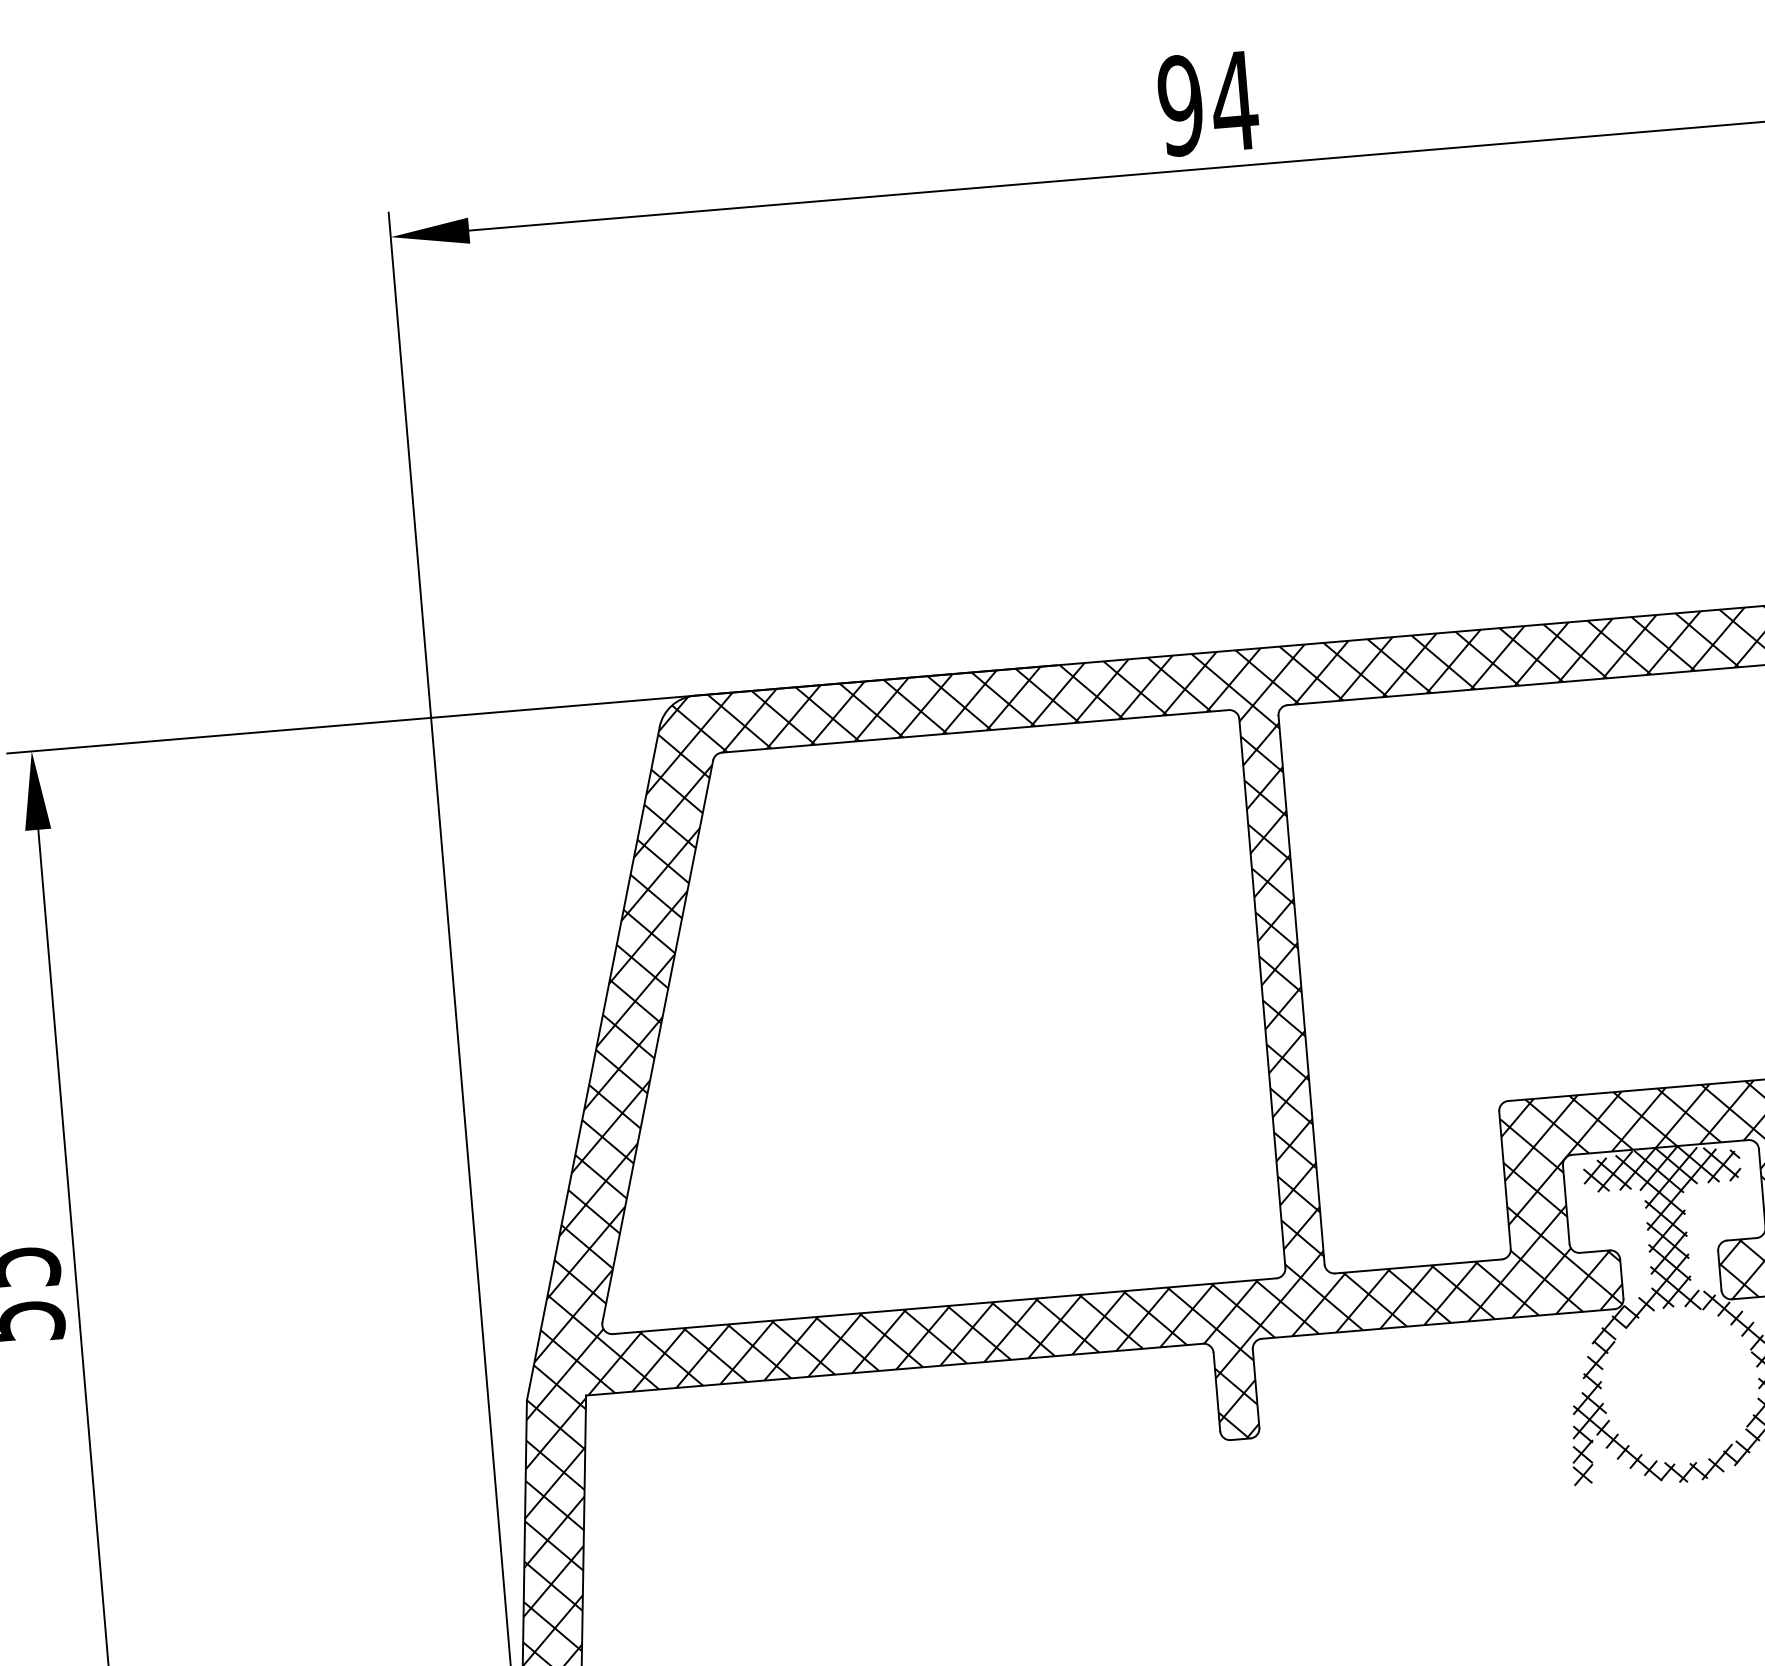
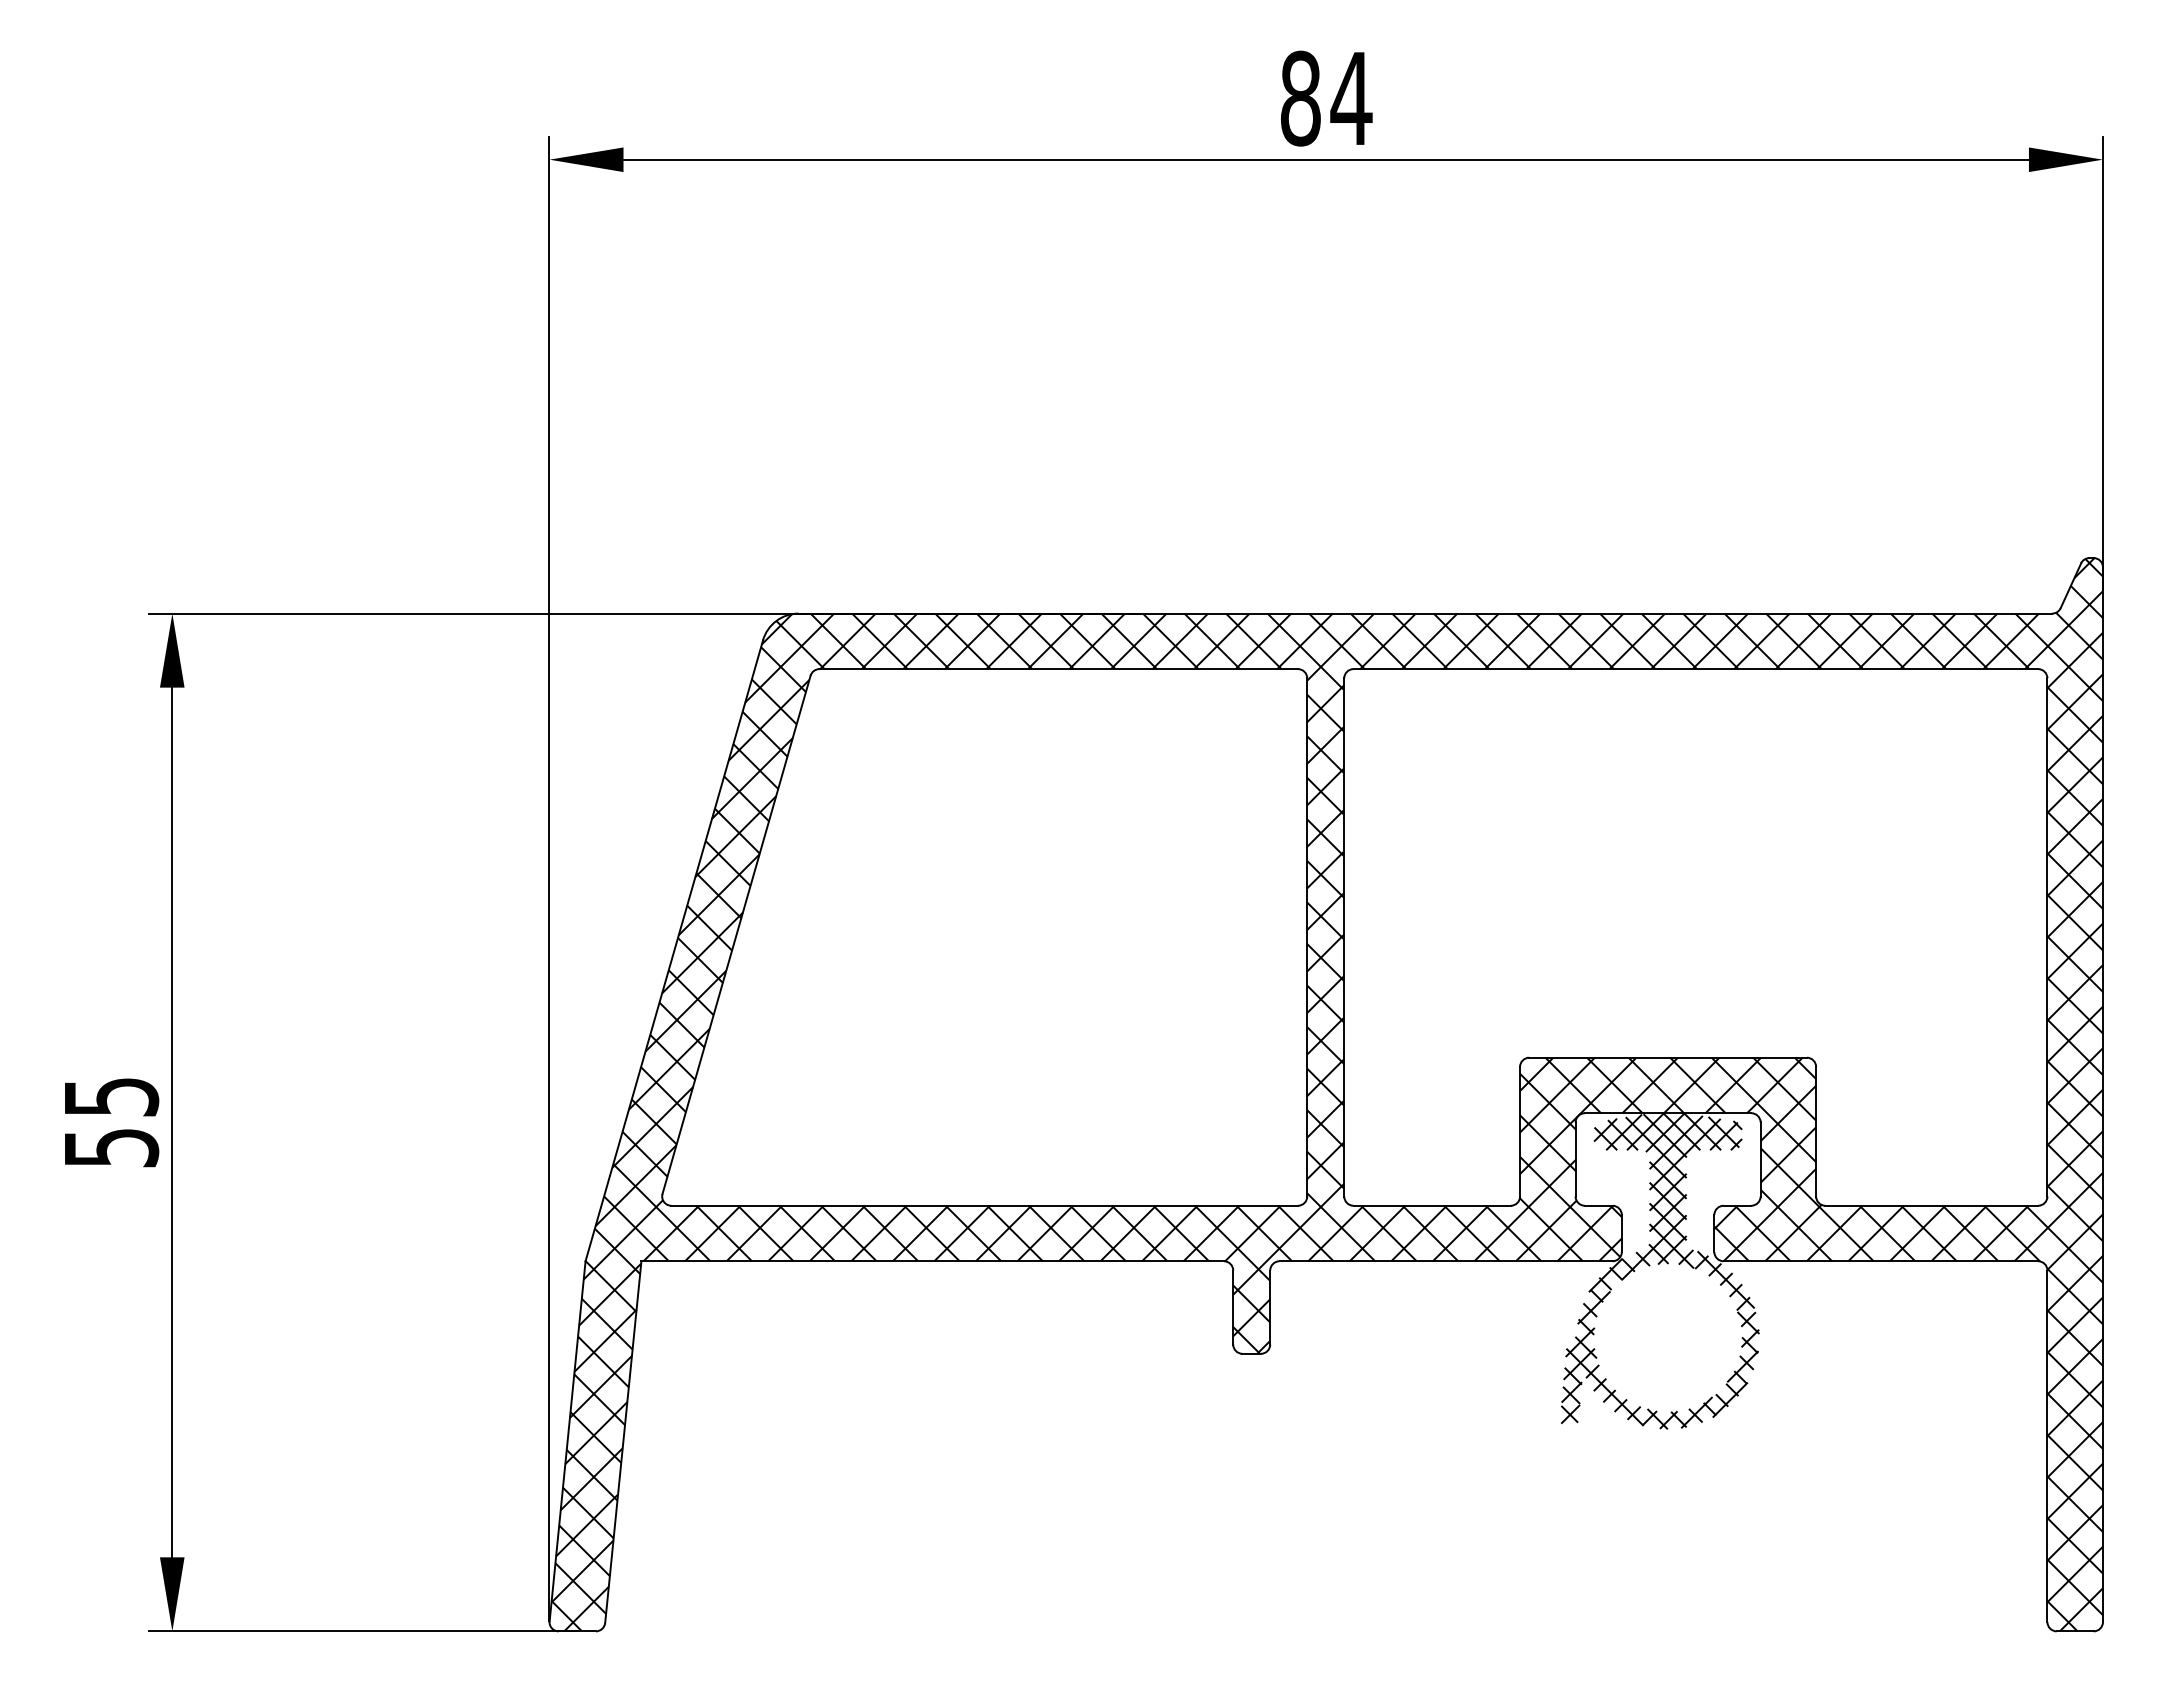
text: (1180, 105) -> (1300, 98), 94 -> 84

